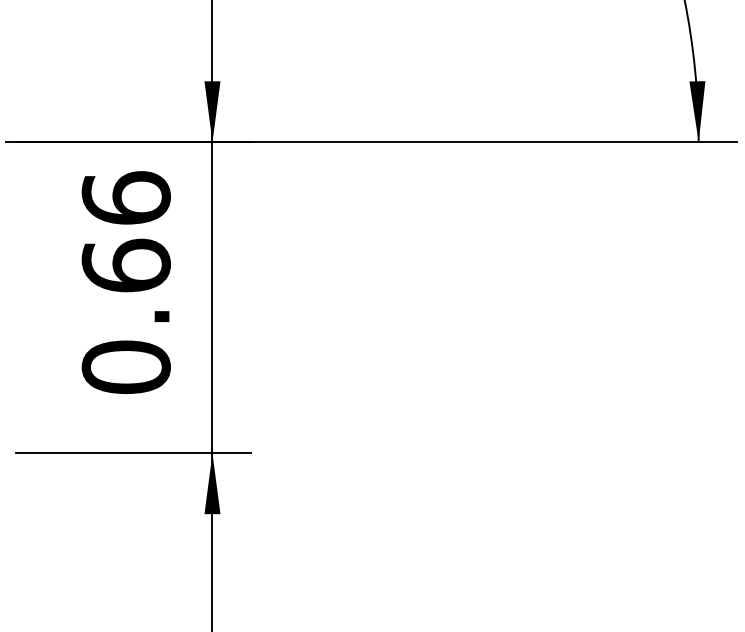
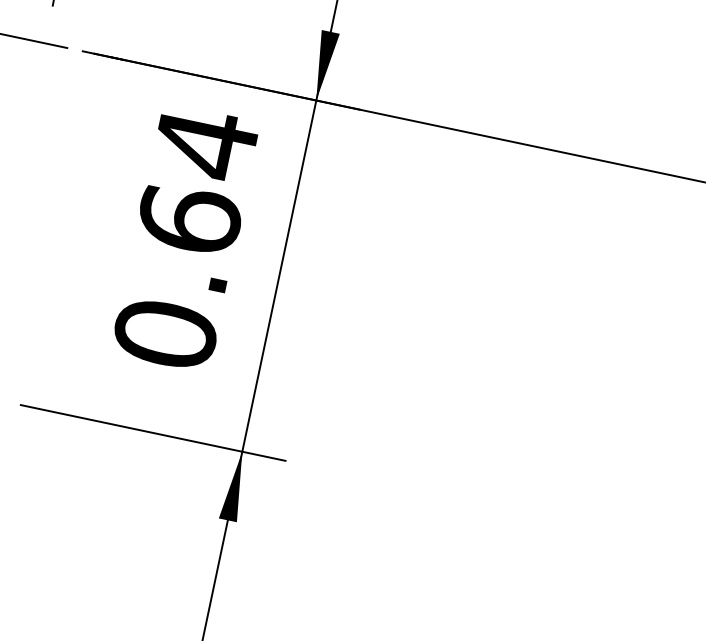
text: (125, 198) -> (204, 143), 0.66 -> 0.64

